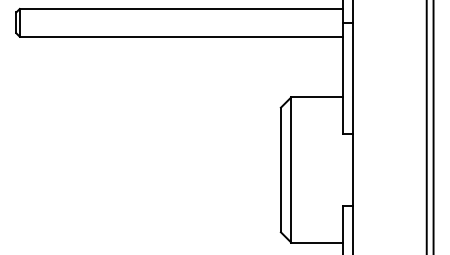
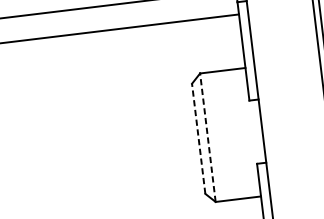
line: (280, 169) -> (198, 138), solid -> dashed
line: (291, 170) -> (208, 138), solid -> dashed

